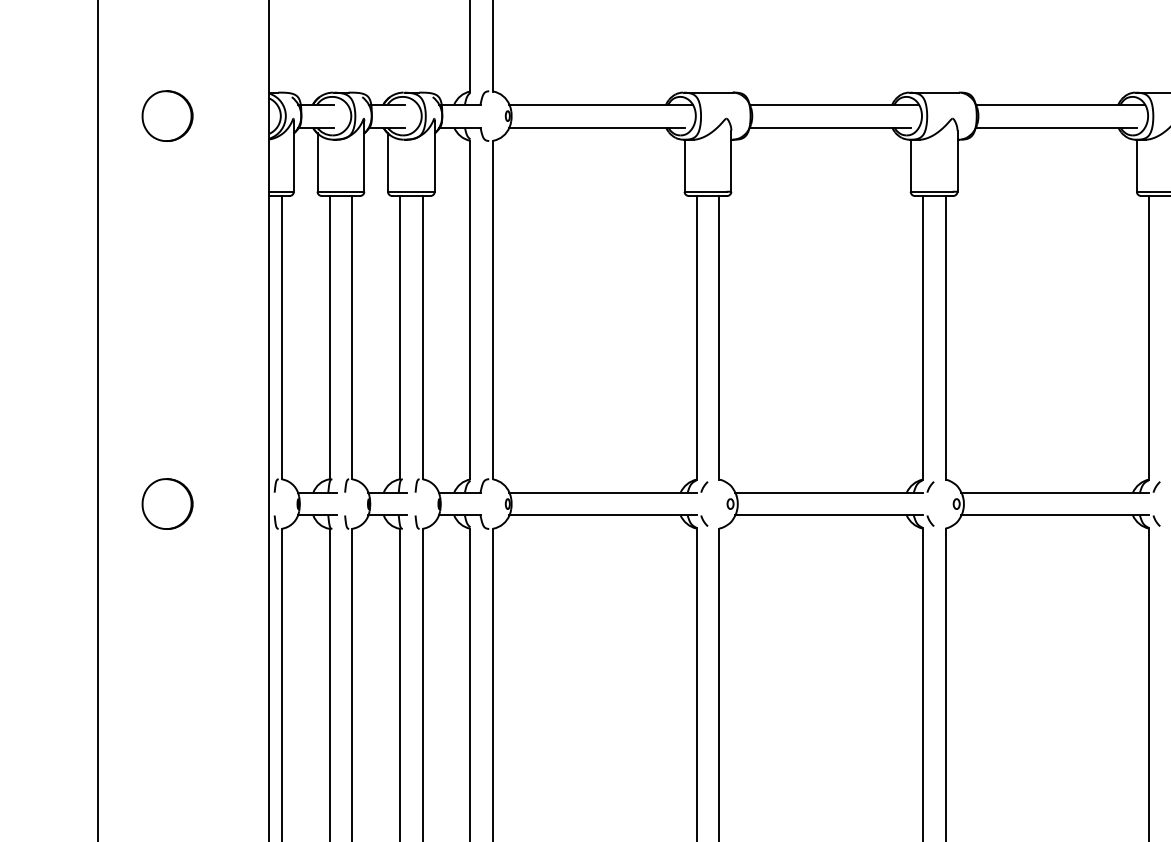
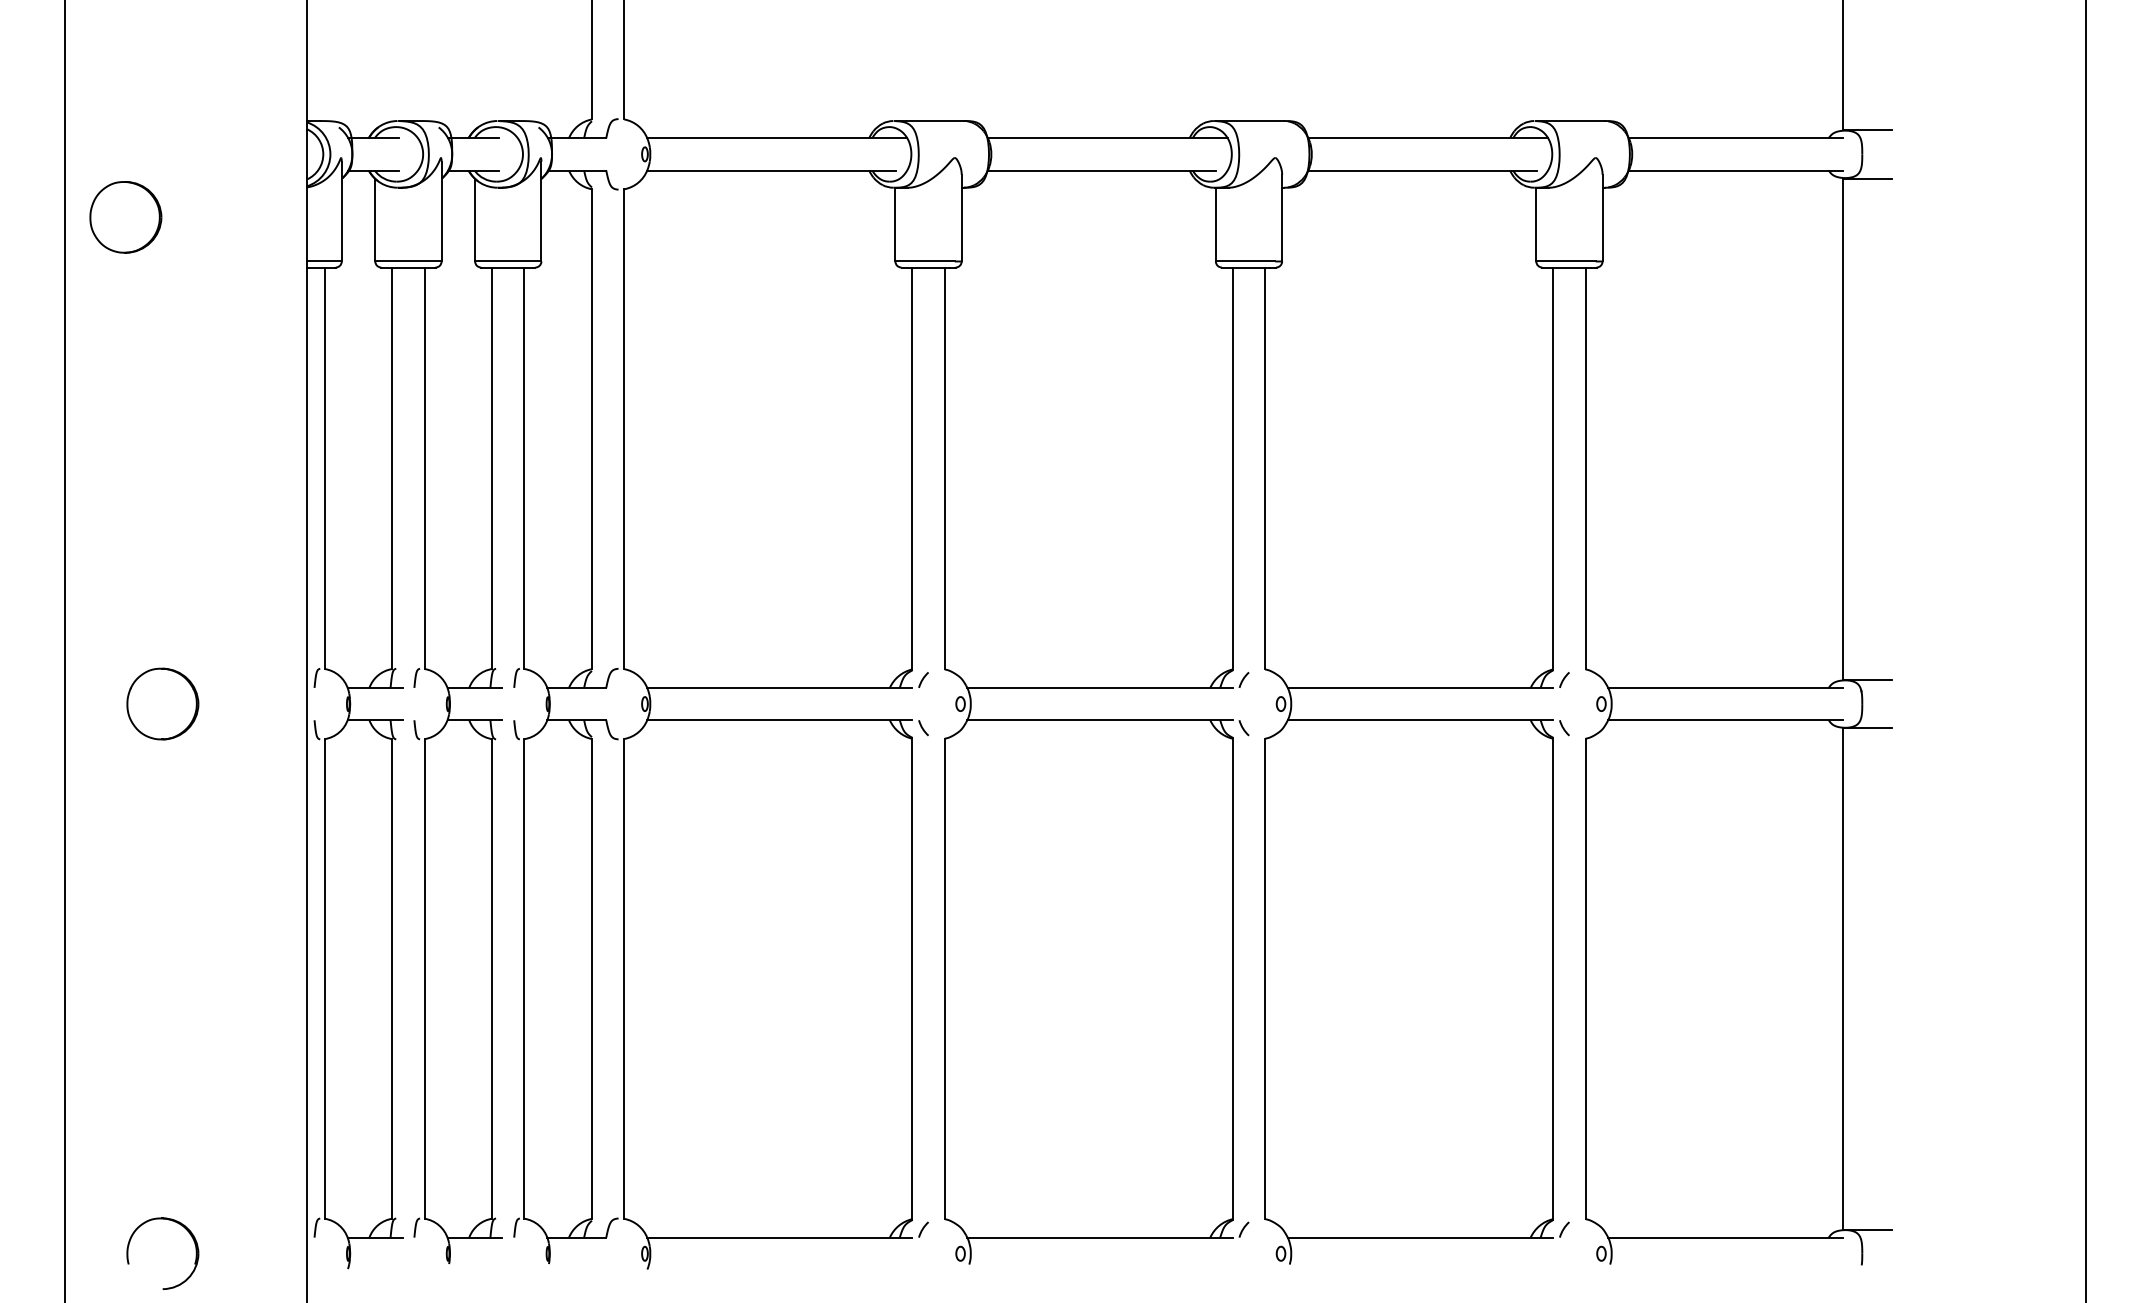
part: (167, 116) -> (125, 217), moved

